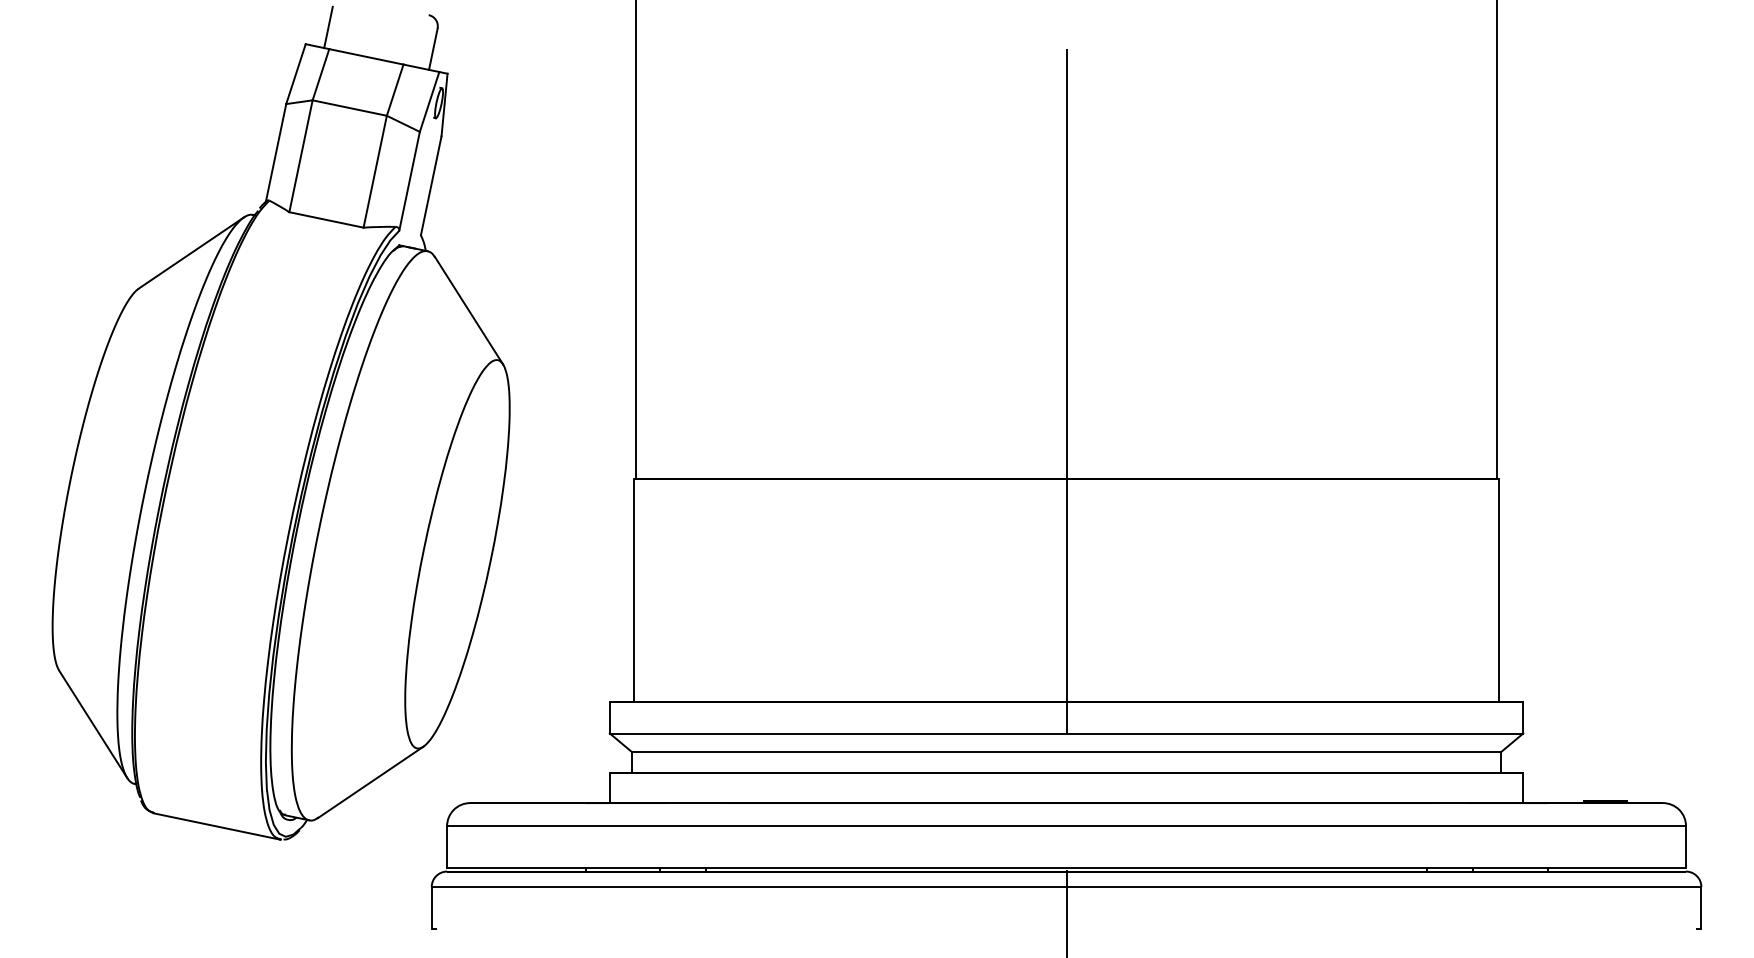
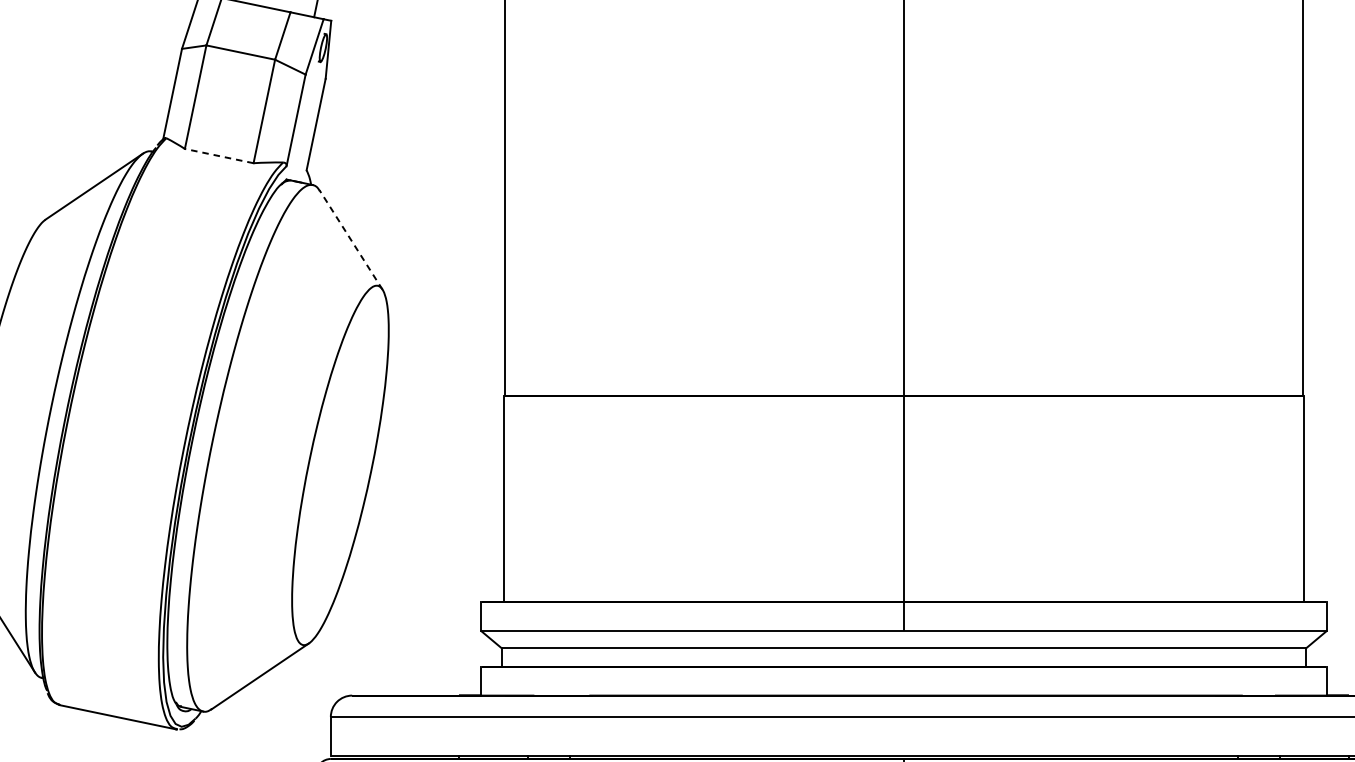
line: (326, 219) -> (219, 155), solid -> dashed
line: (468, 310) -> (350, 239), solid -> dashed

